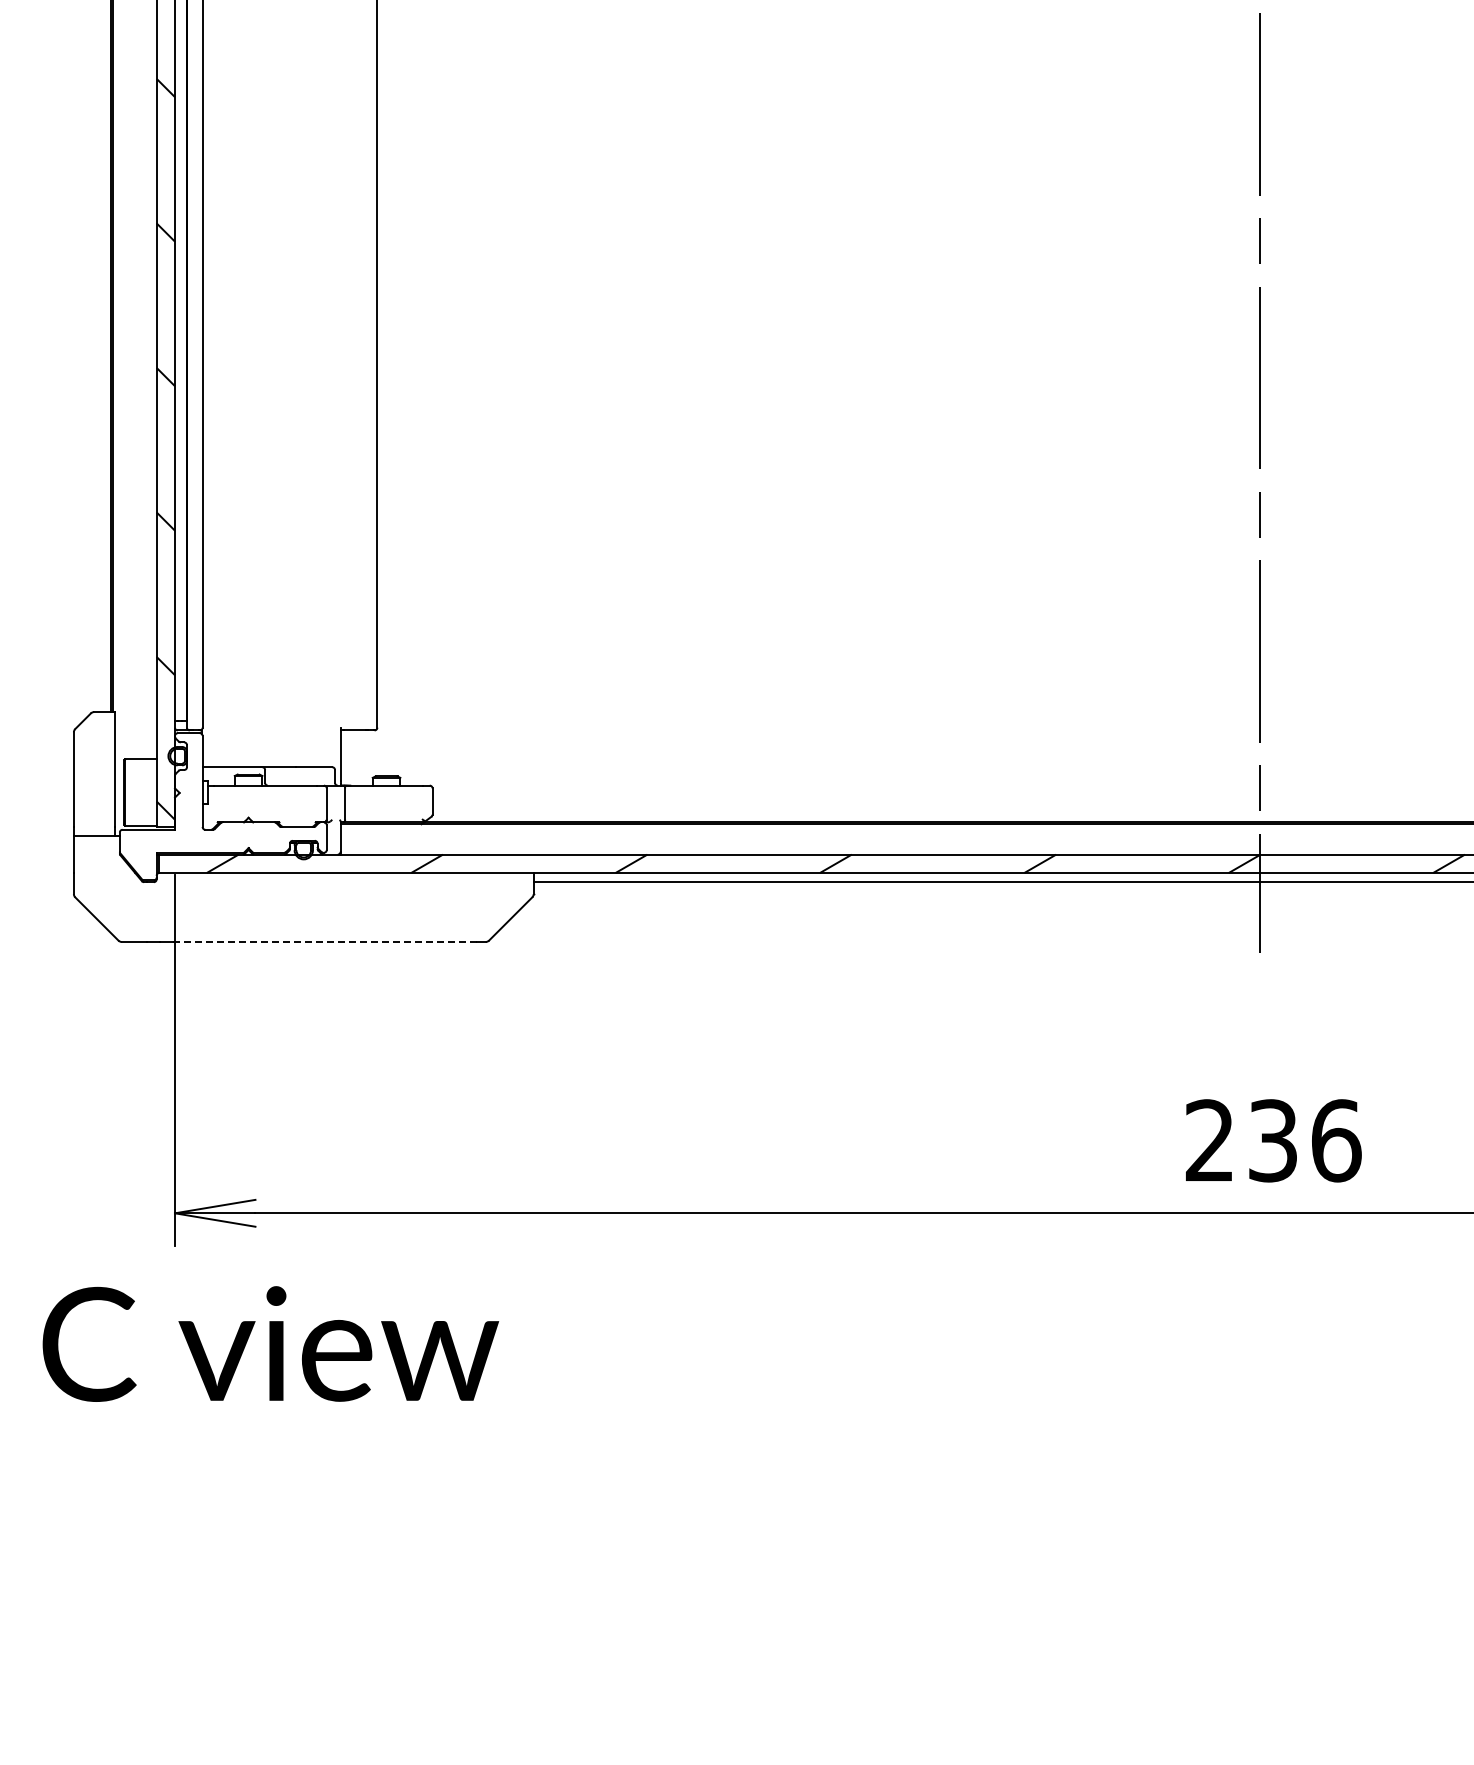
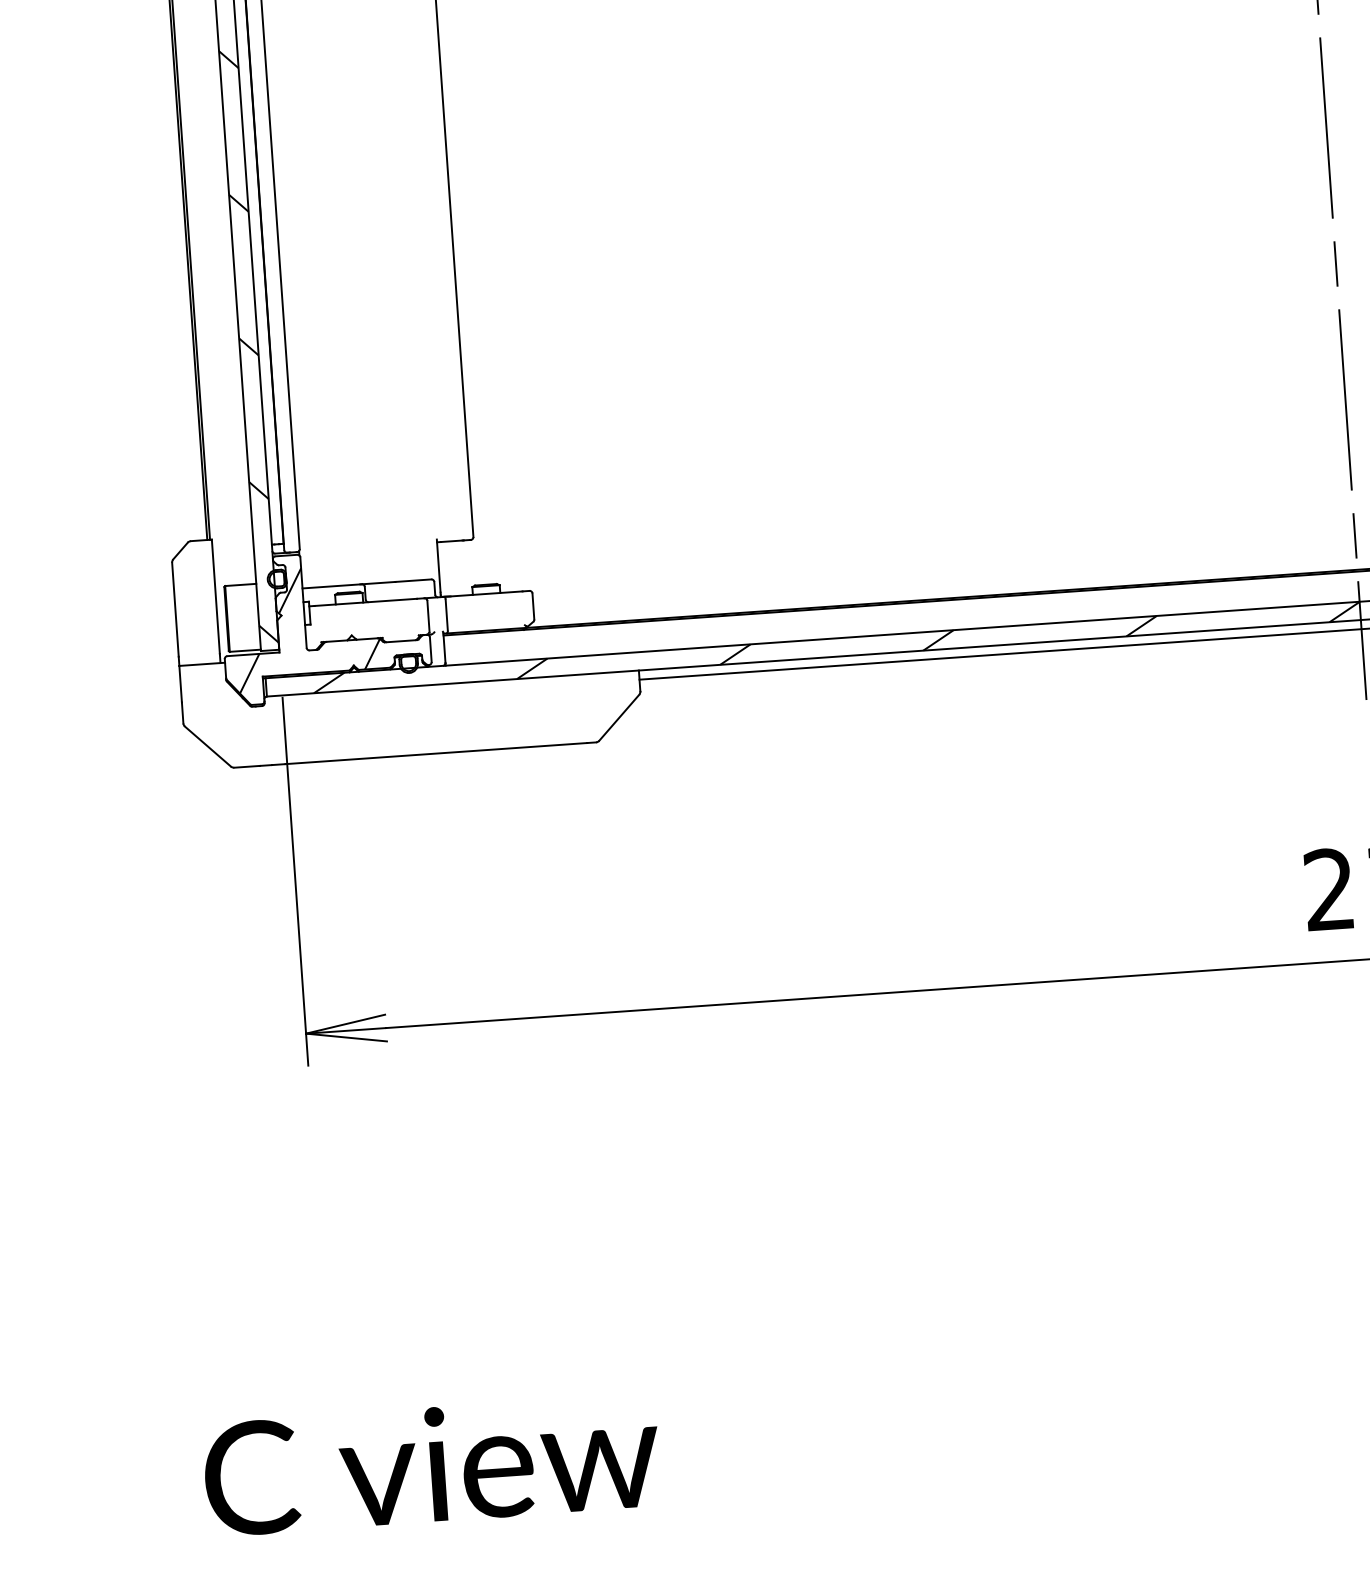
hatch: (204, 807) -> (307, 628), added
line: (325, 941) -> (436, 753), dashed -> solid
text: (270, 1343) -> (431, 1464), moved

